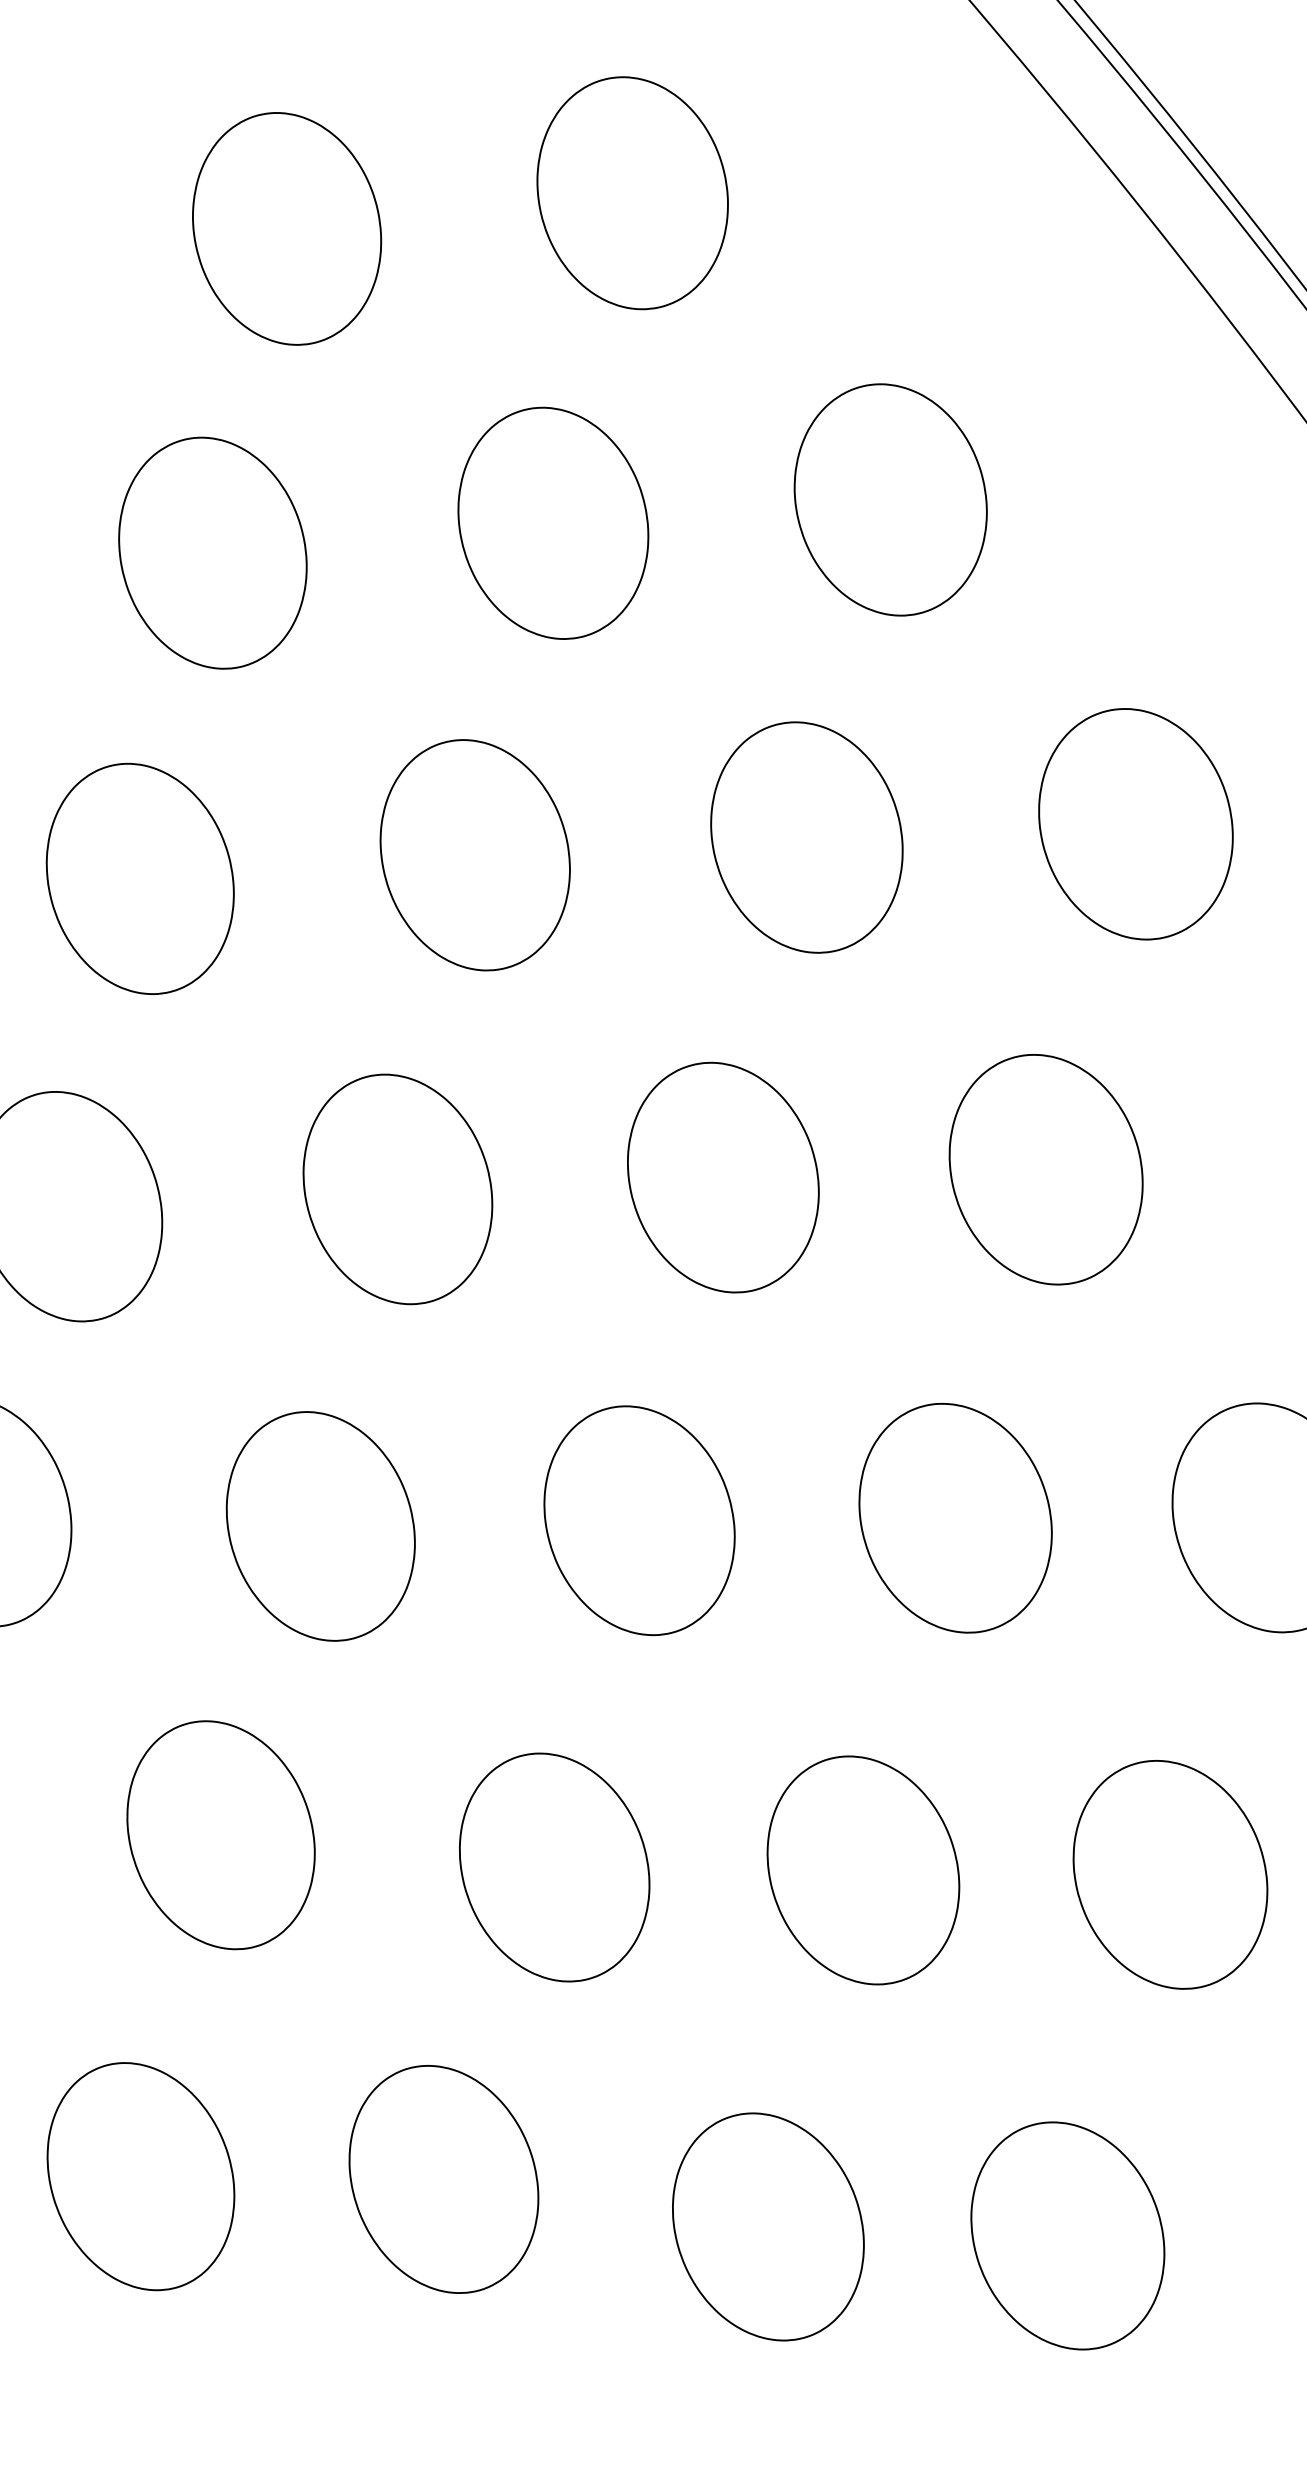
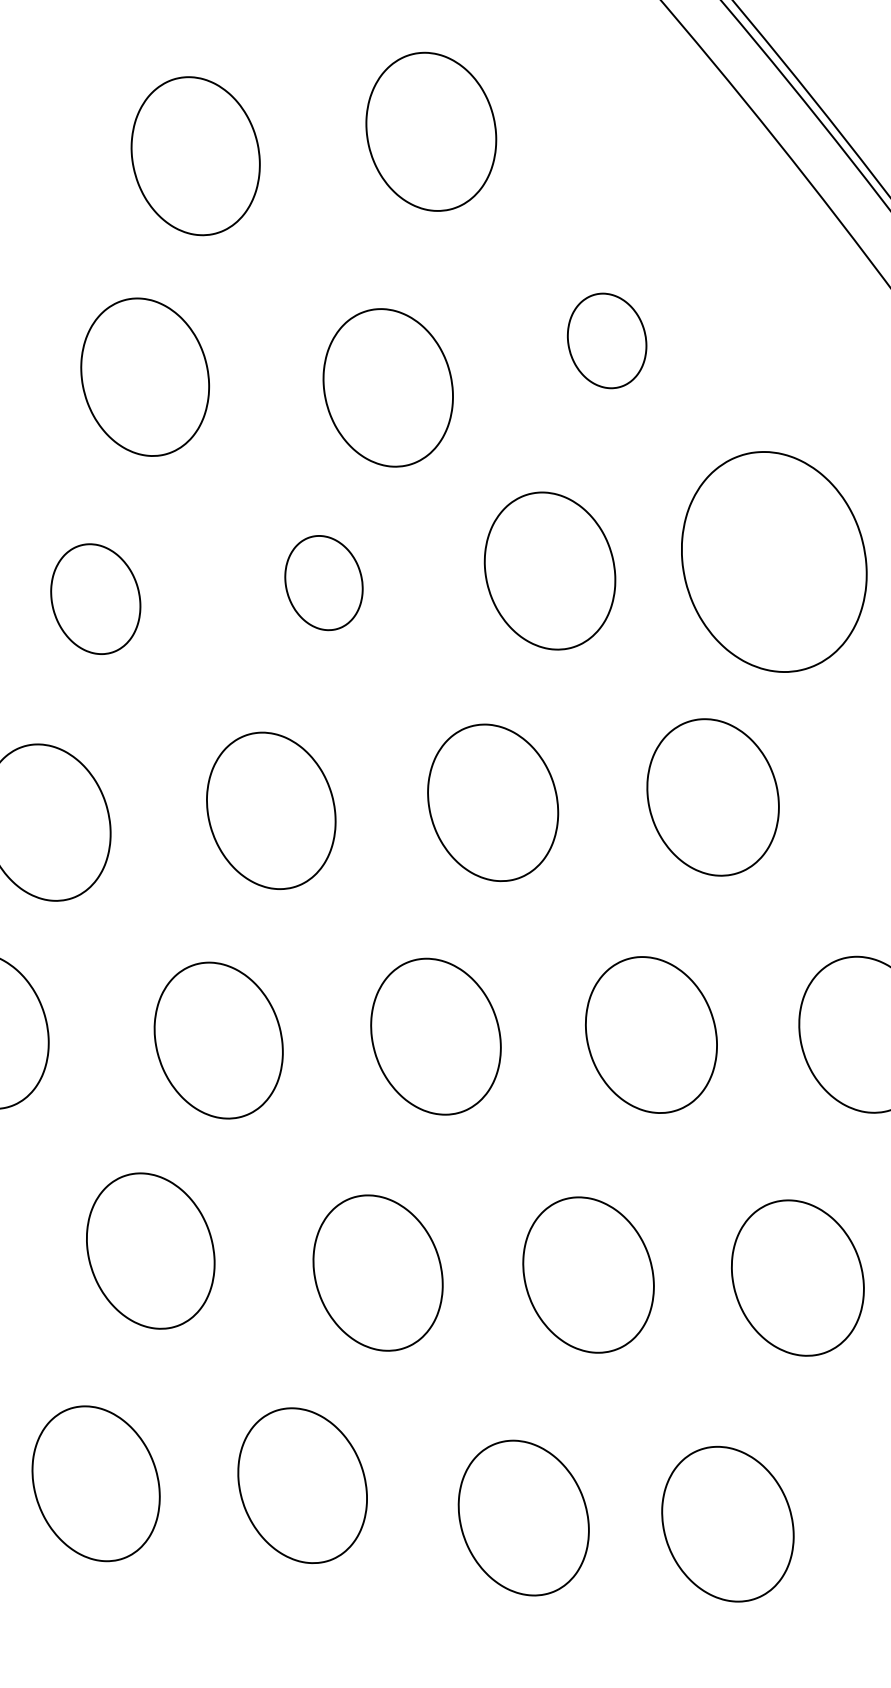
part: (889, 499) -> (606, 340), size x0.6
part: (552, 522) -> (387, 387), moved
part: (1136, 823) -> (774, 561), size x1.4
part: (474, 854) -> (323, 582), size x0.6
part: (140, 877) -> (95, 598), size x0.7

